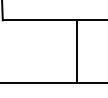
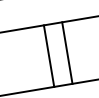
line: (58, 51) -> (49, 56), added

